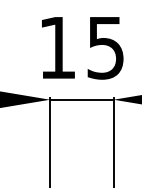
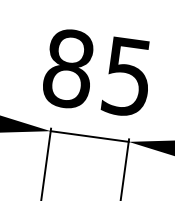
text: (57, 47) -> (68, 68), 15 -> 85

